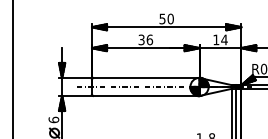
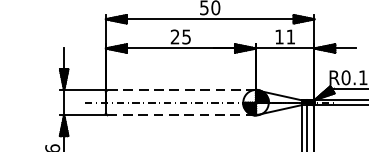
text: (145, 39) -> (180, 36), 36 -> 25
text: (224, 39) -> (290, 36), 14 -> 11
line: (145, 78) -> (180, 90), solid -> dashed
line: (146, 95) -> (181, 114), solid -> dashed

